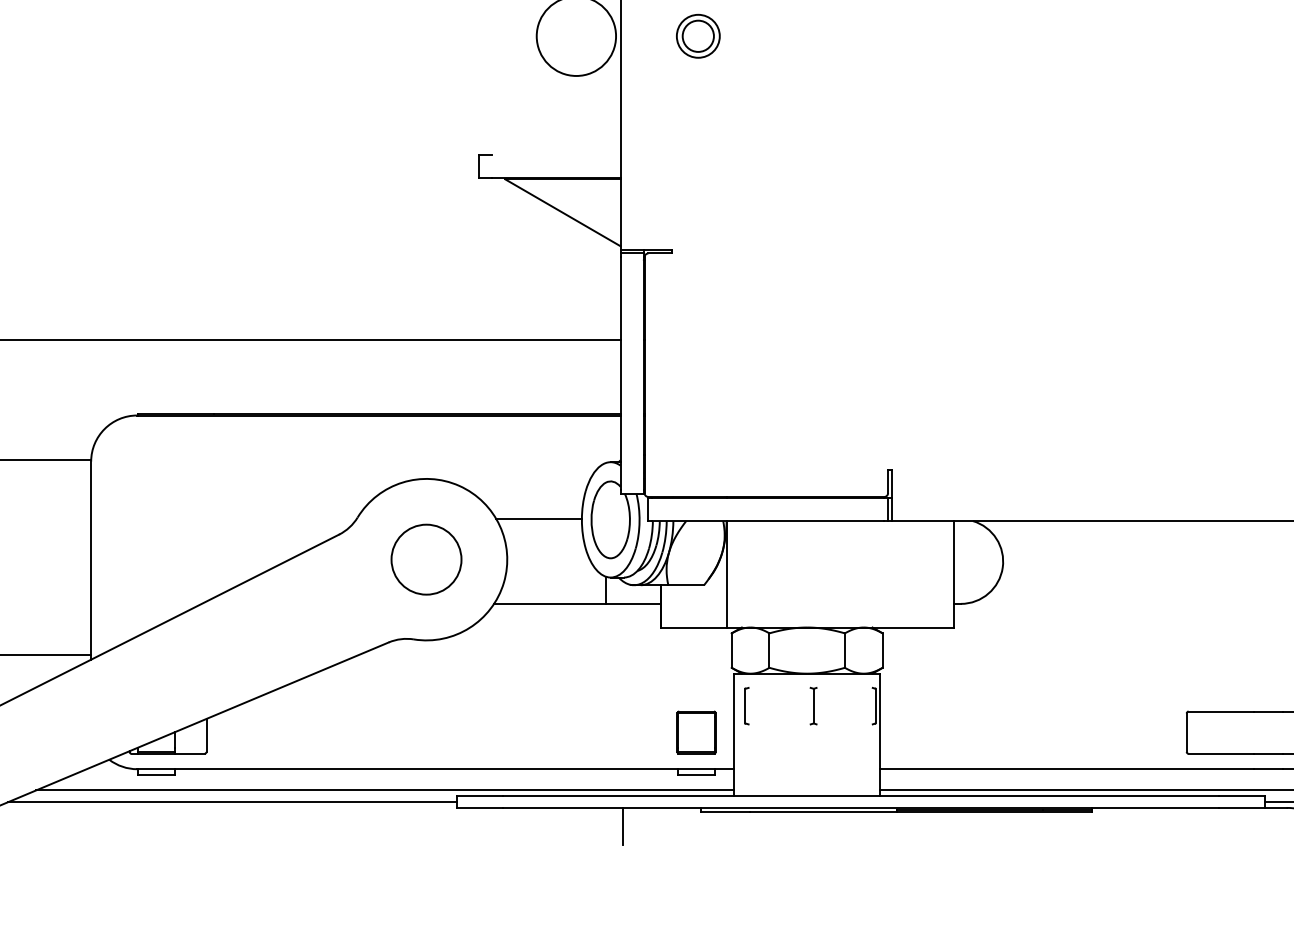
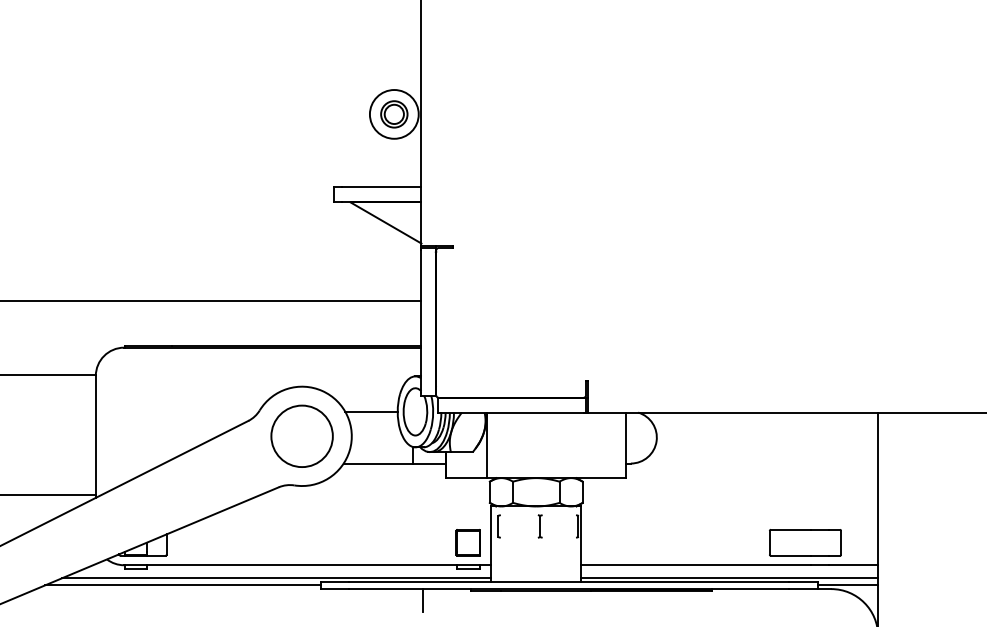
part: (698, 36) -> (394, 114), moved
line: (555, 155) -> (381, 187), added
circle: (425, 559) -> (301, 436), size x1.43

